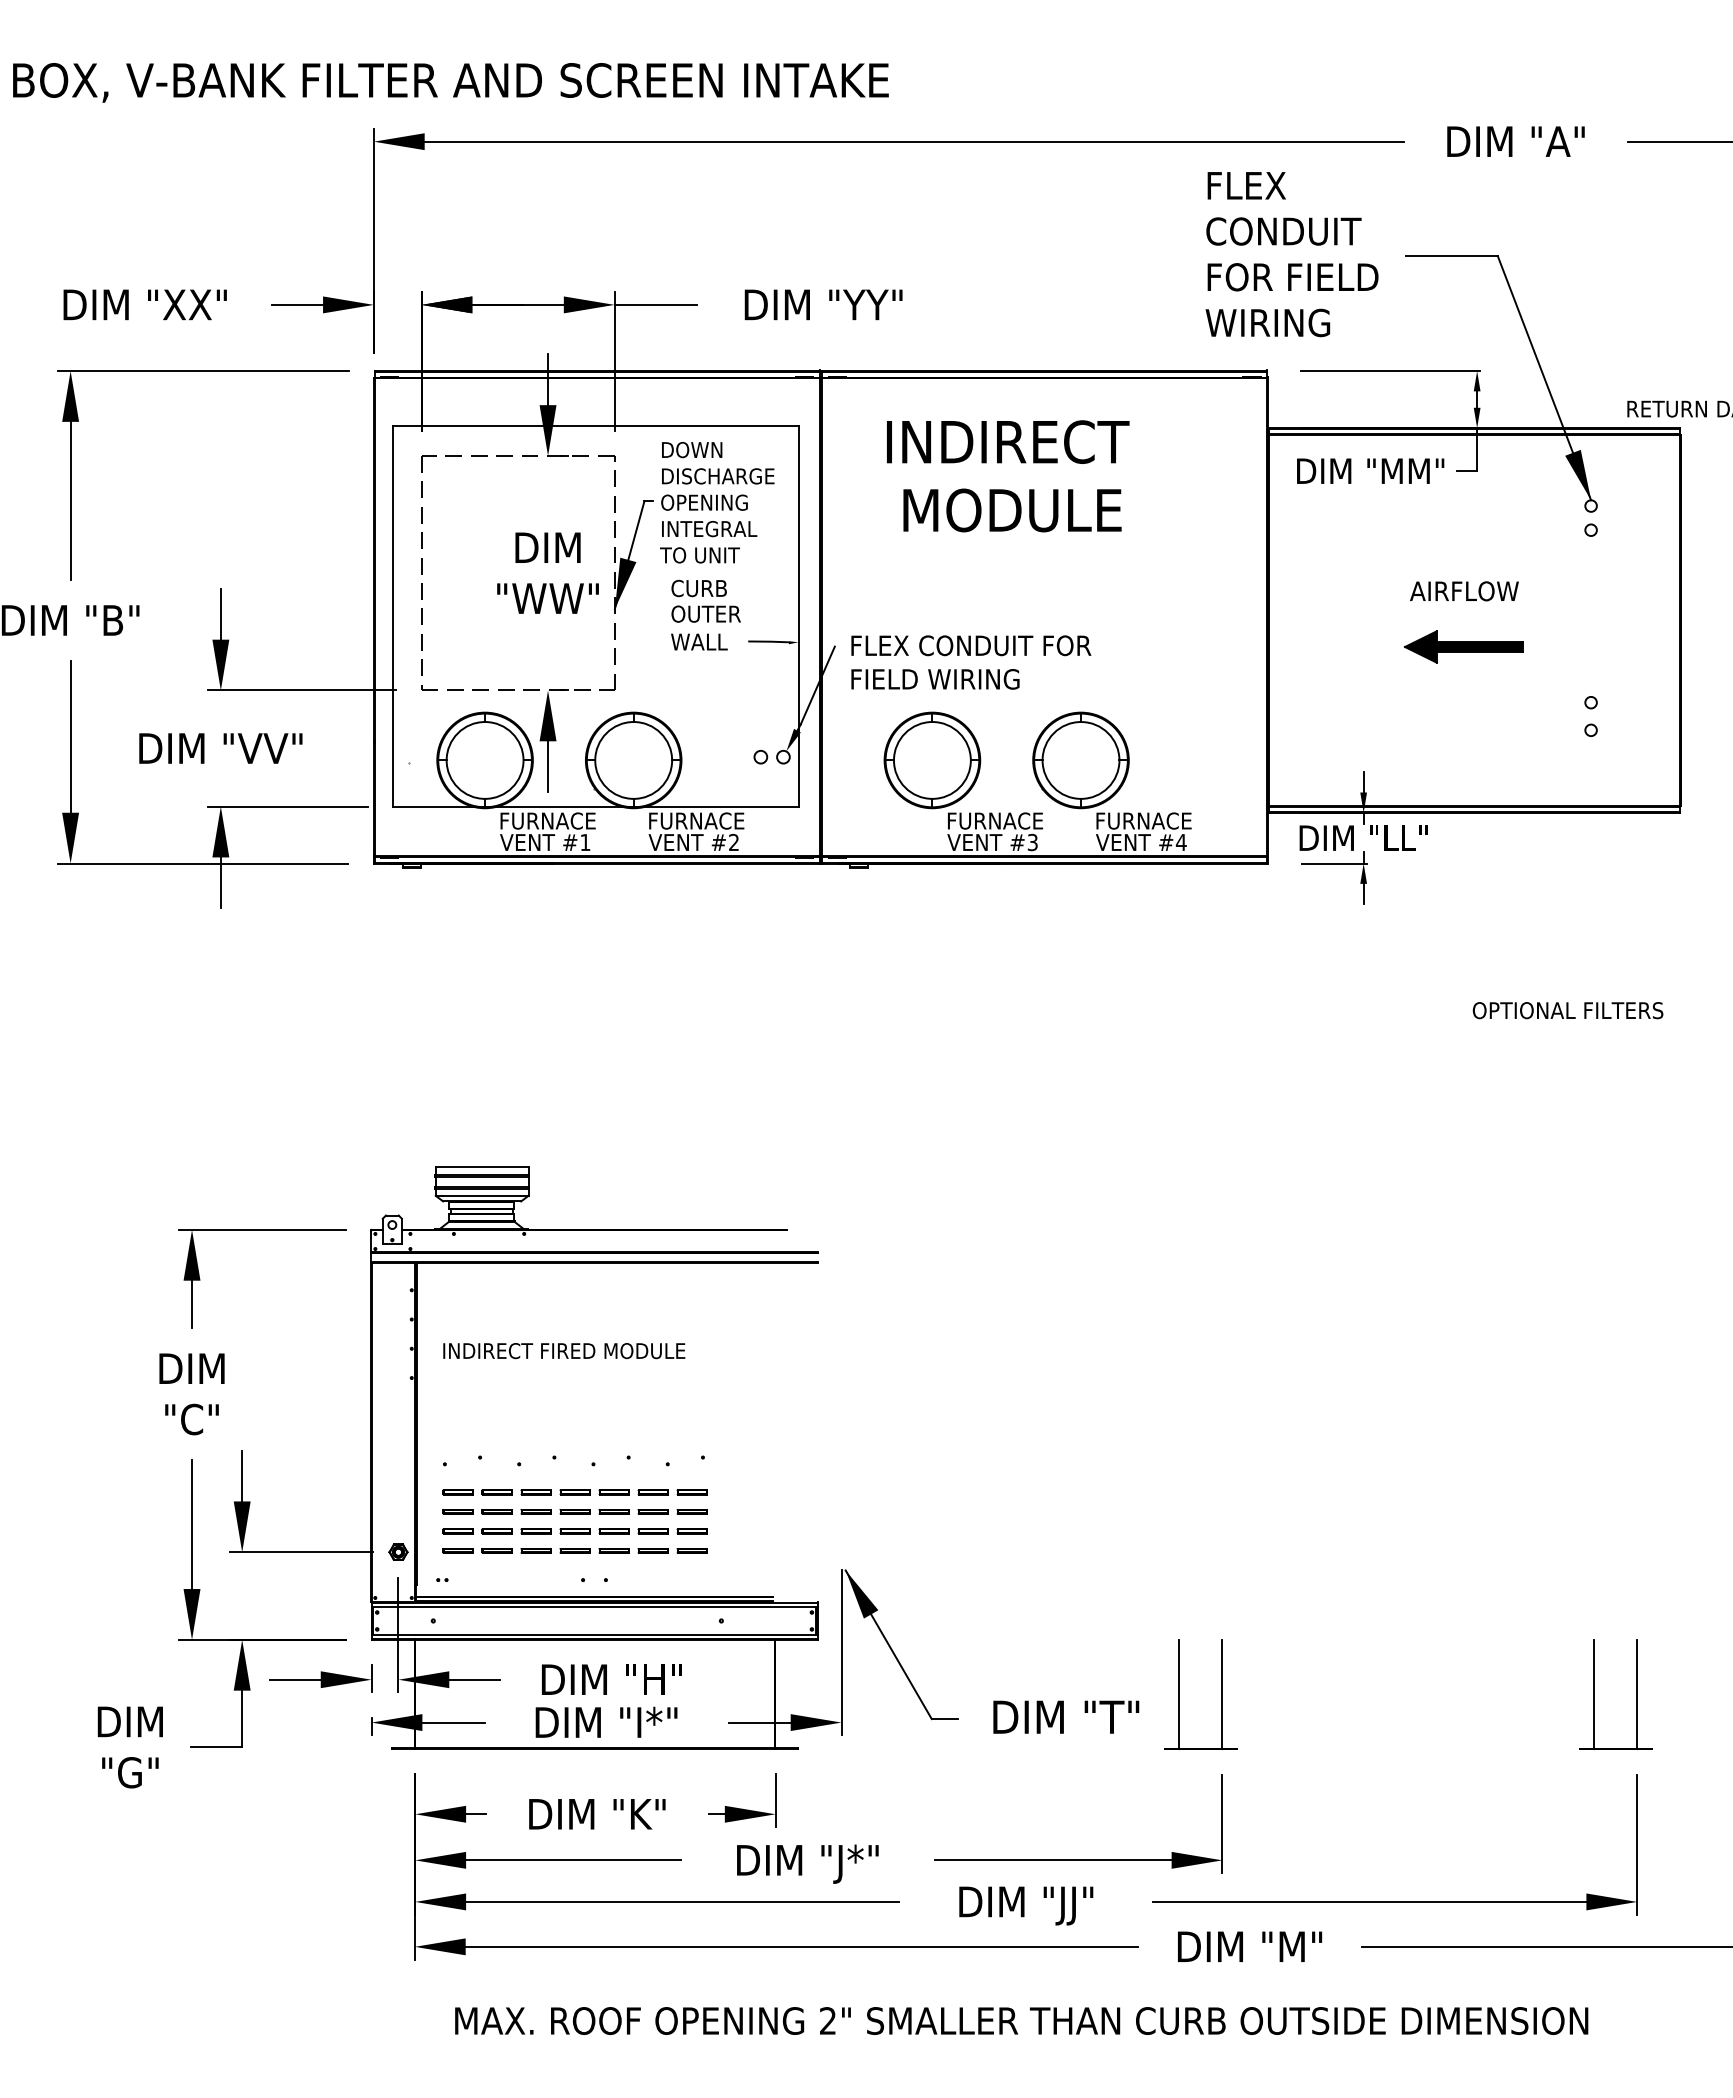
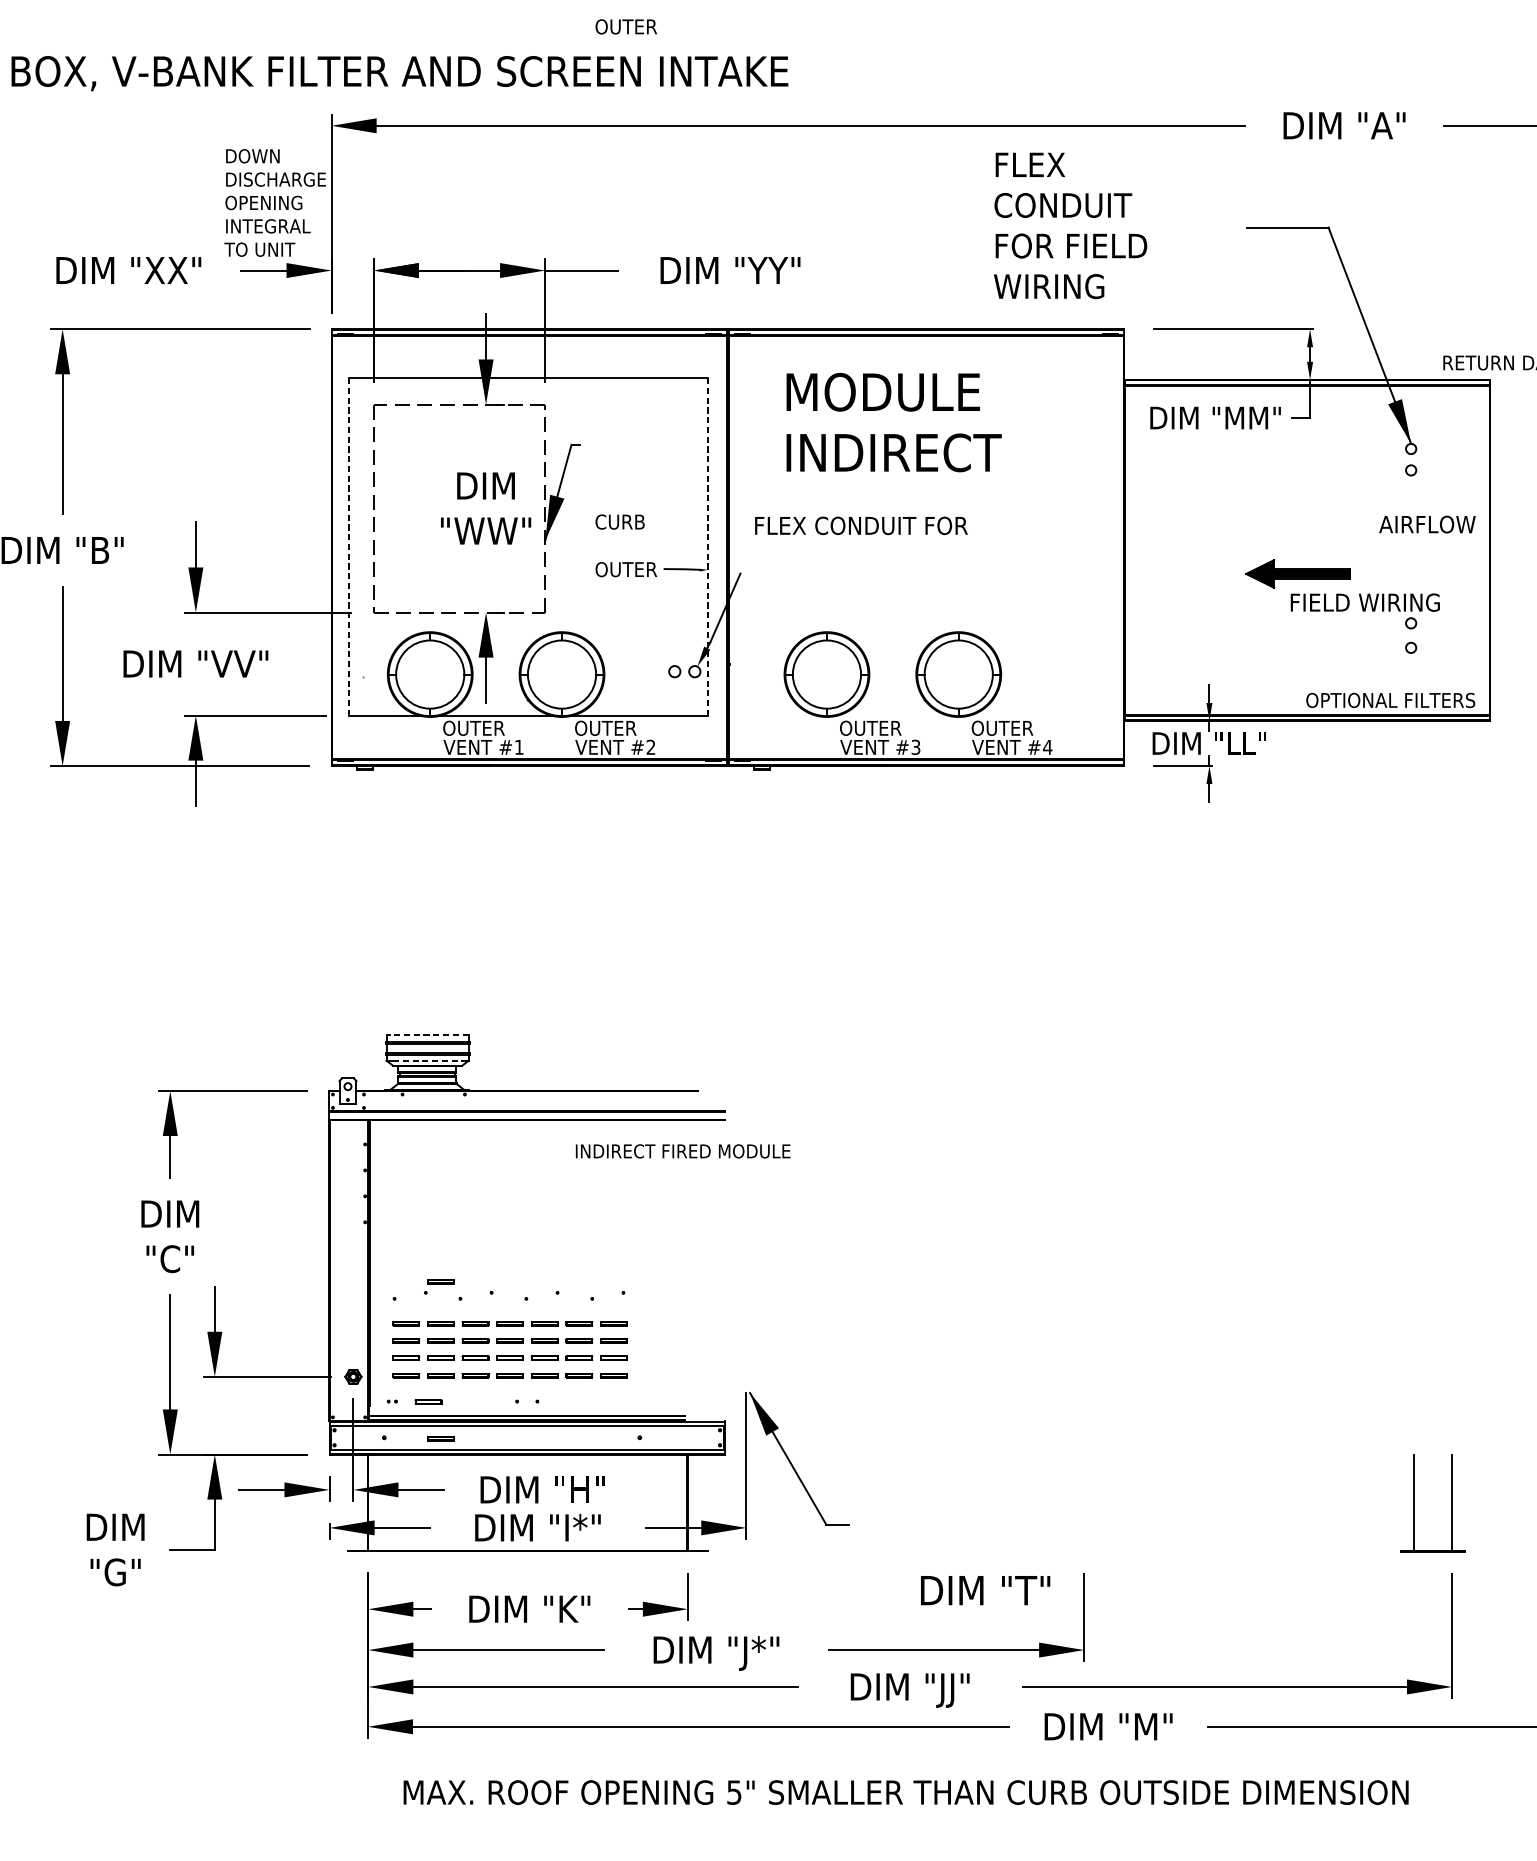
text: (1291, 254) -> (1070, 225), moved
text: (1010, 441) -> (896, 391), INDIRECT -> MODULE
text: (717, 502) -> (275, 202), moved
text: (1008, 510) -> (894, 452), MODULE -> INDIRECT
text: (1464, 591) -> (1427, 524), moved
text: (705, 613) -> (625, 26), moved
line: (393, 616) -> (348, 546), solid -> dashed
line: (798, 616) -> (708, 546), solid -> dashed
text: (705, 641) -> (625, 569), WALL -> OUTER
text: (971, 645) -> (861, 525), moved
text: (935, 679) -> (1365, 602), moved
text: (547, 820) -> (485, 727), FURNACE -> OUTER
text: (696, 820) -> (617, 727), FURNACE -> OUTER
text: (995, 820) -> (882, 727), FURNACE -> OUTER
text: (1143, 820) -> (1014, 727), FURNACE -> OUTER
text: (1567, 1010) -> (1390, 700), moved
line: (481, 1167) -> (427, 1035), solid -> dashed
line: (482, 1195) -> (427, 1060), solid -> dashed
text: (564, 1351) -> (683, 1151), moved
part: (496, 1445) -> (440, 1282), added
part: (482, 1580) -> (427, 1401), added
part: (496, 1621) -> (440, 1438), added
part: (1179, 1694) -> (1046, 1502), removed
text: (1066, 1716) -> (985, 1589), moved
text: (827, 2020) -> (733, 1792), 2" -> 5"

